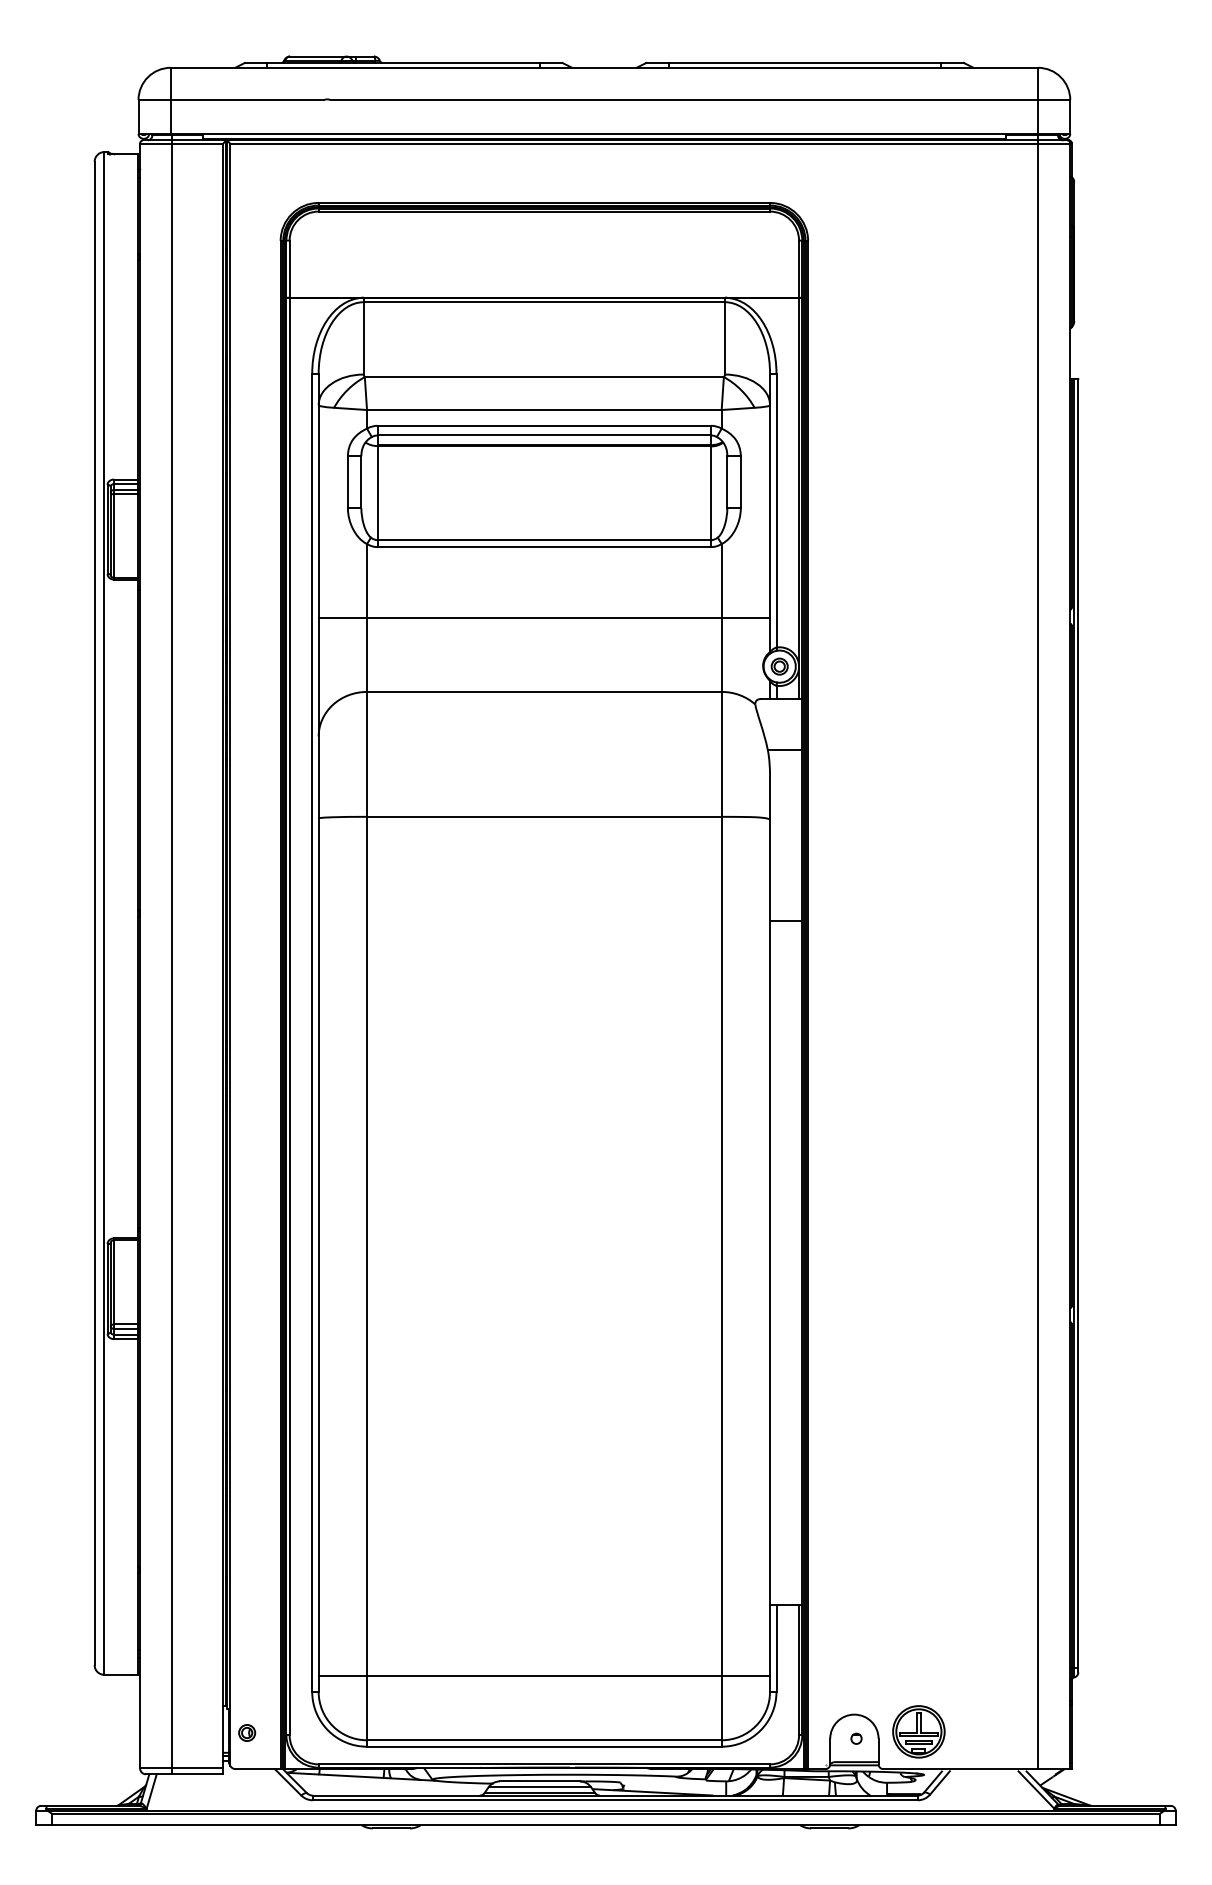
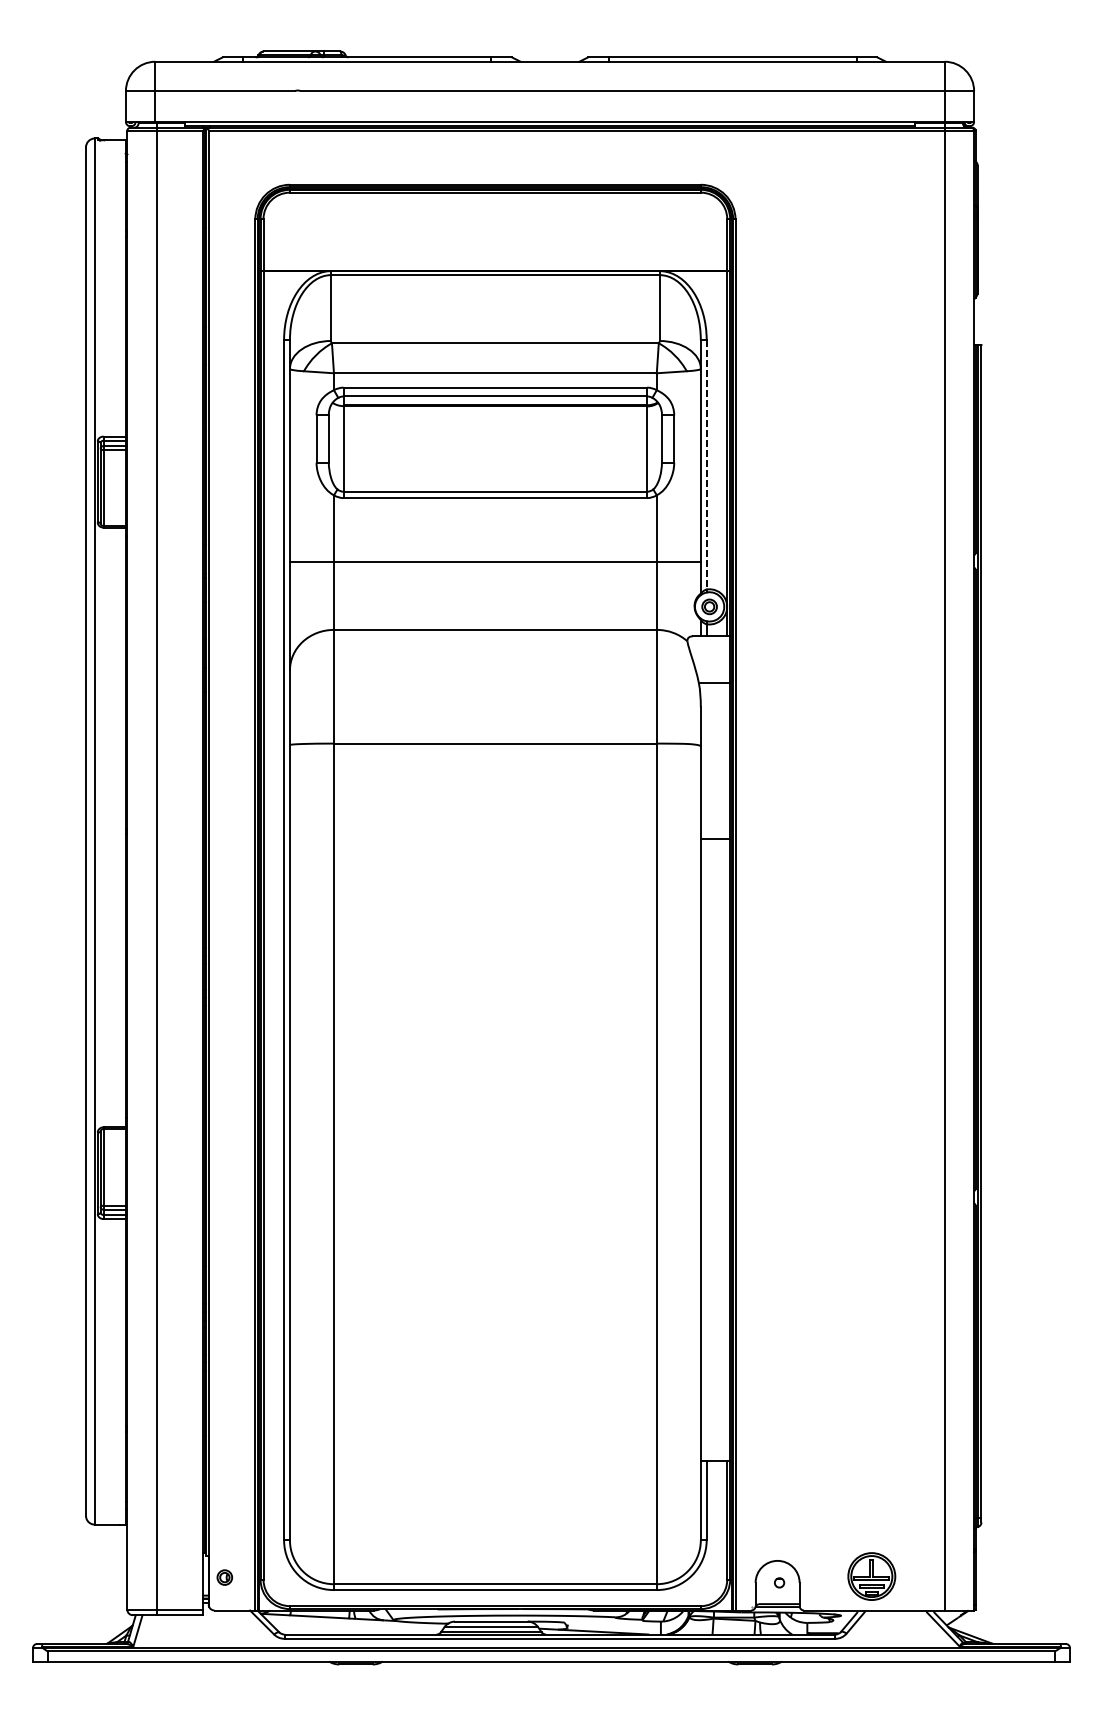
line: (776, 510) -> (706, 464), solid -> dashed
line: (544, 1675) -> (495, 1525), removed
part: (918, 1731) -> (871, 1576), moved

